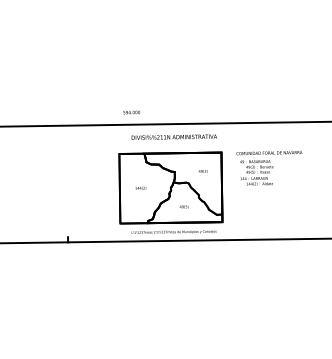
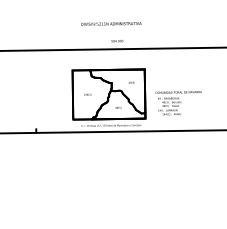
text: (131, 112) -> (117, 41), moved
text: (173, 136) -> (110, 23), moved
text: (269, 168) -> (178, 103), moved

